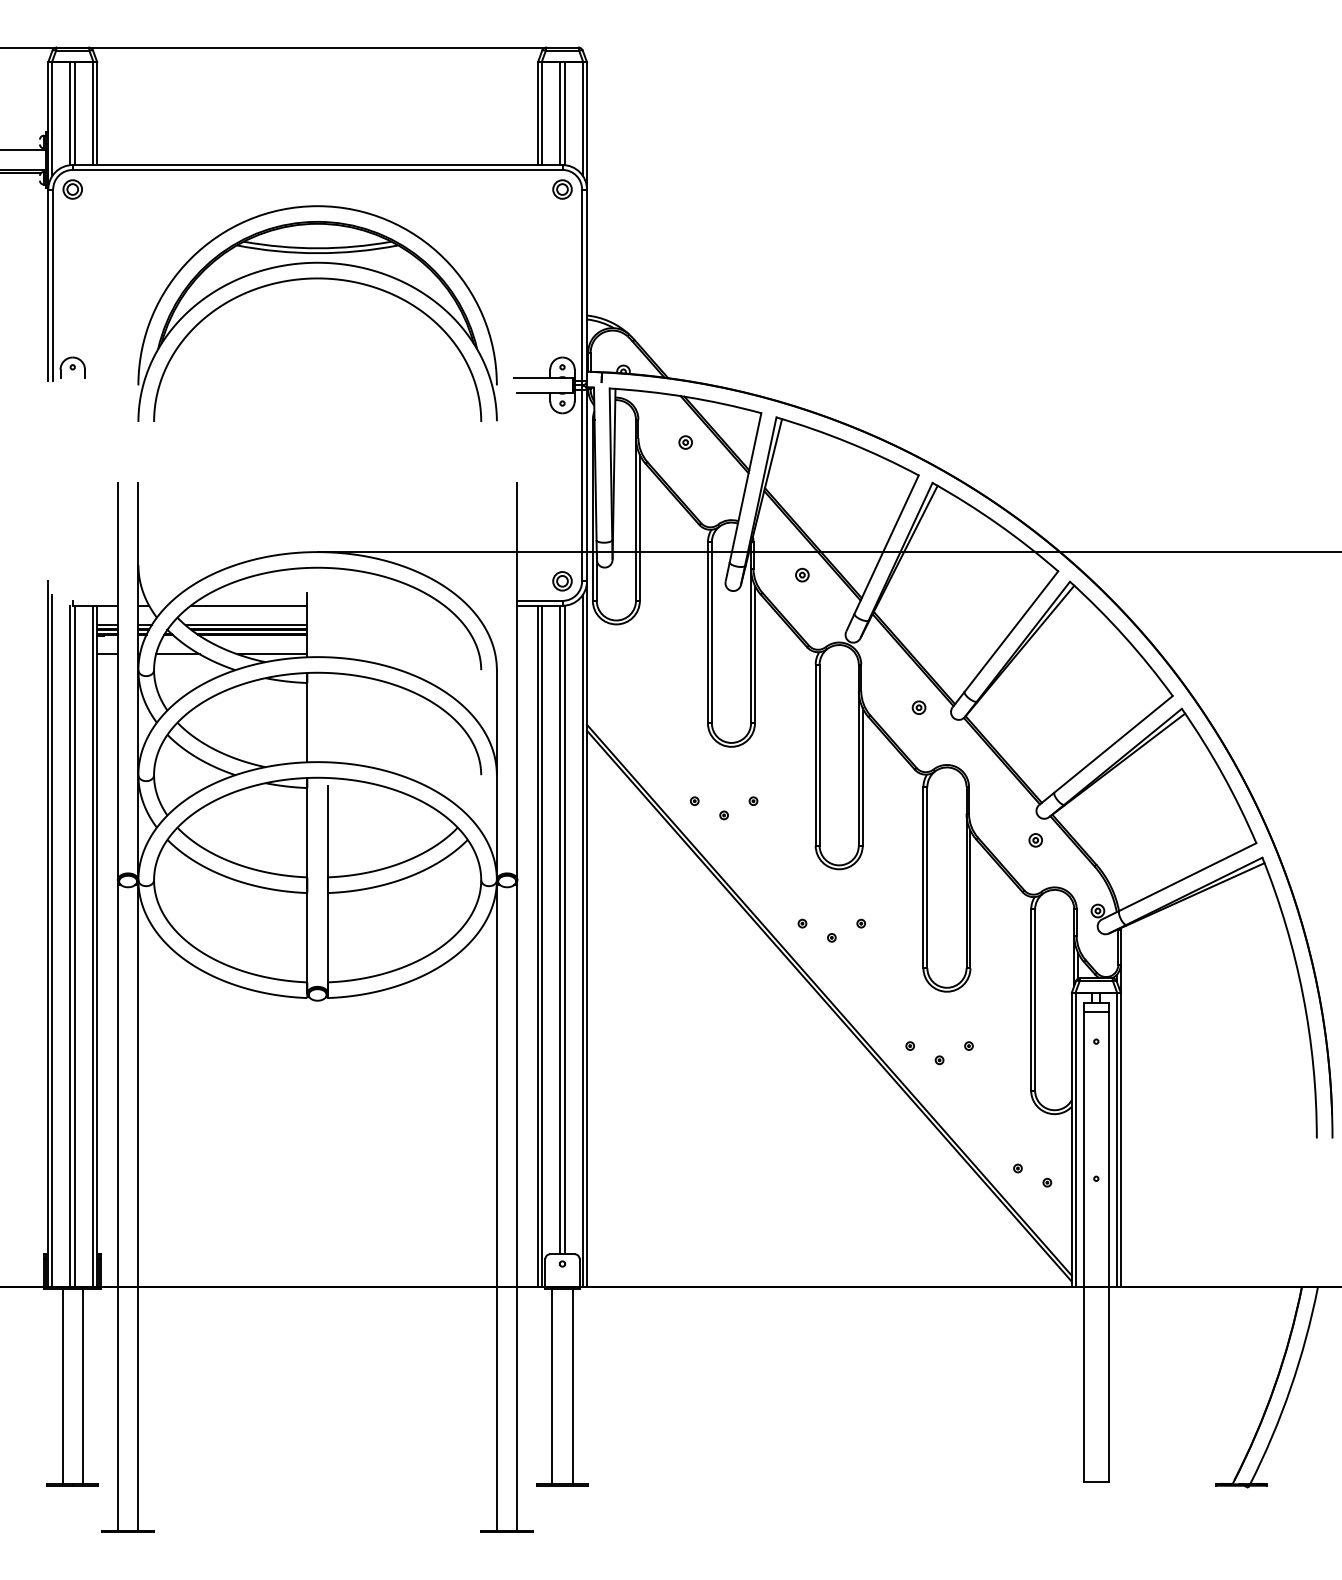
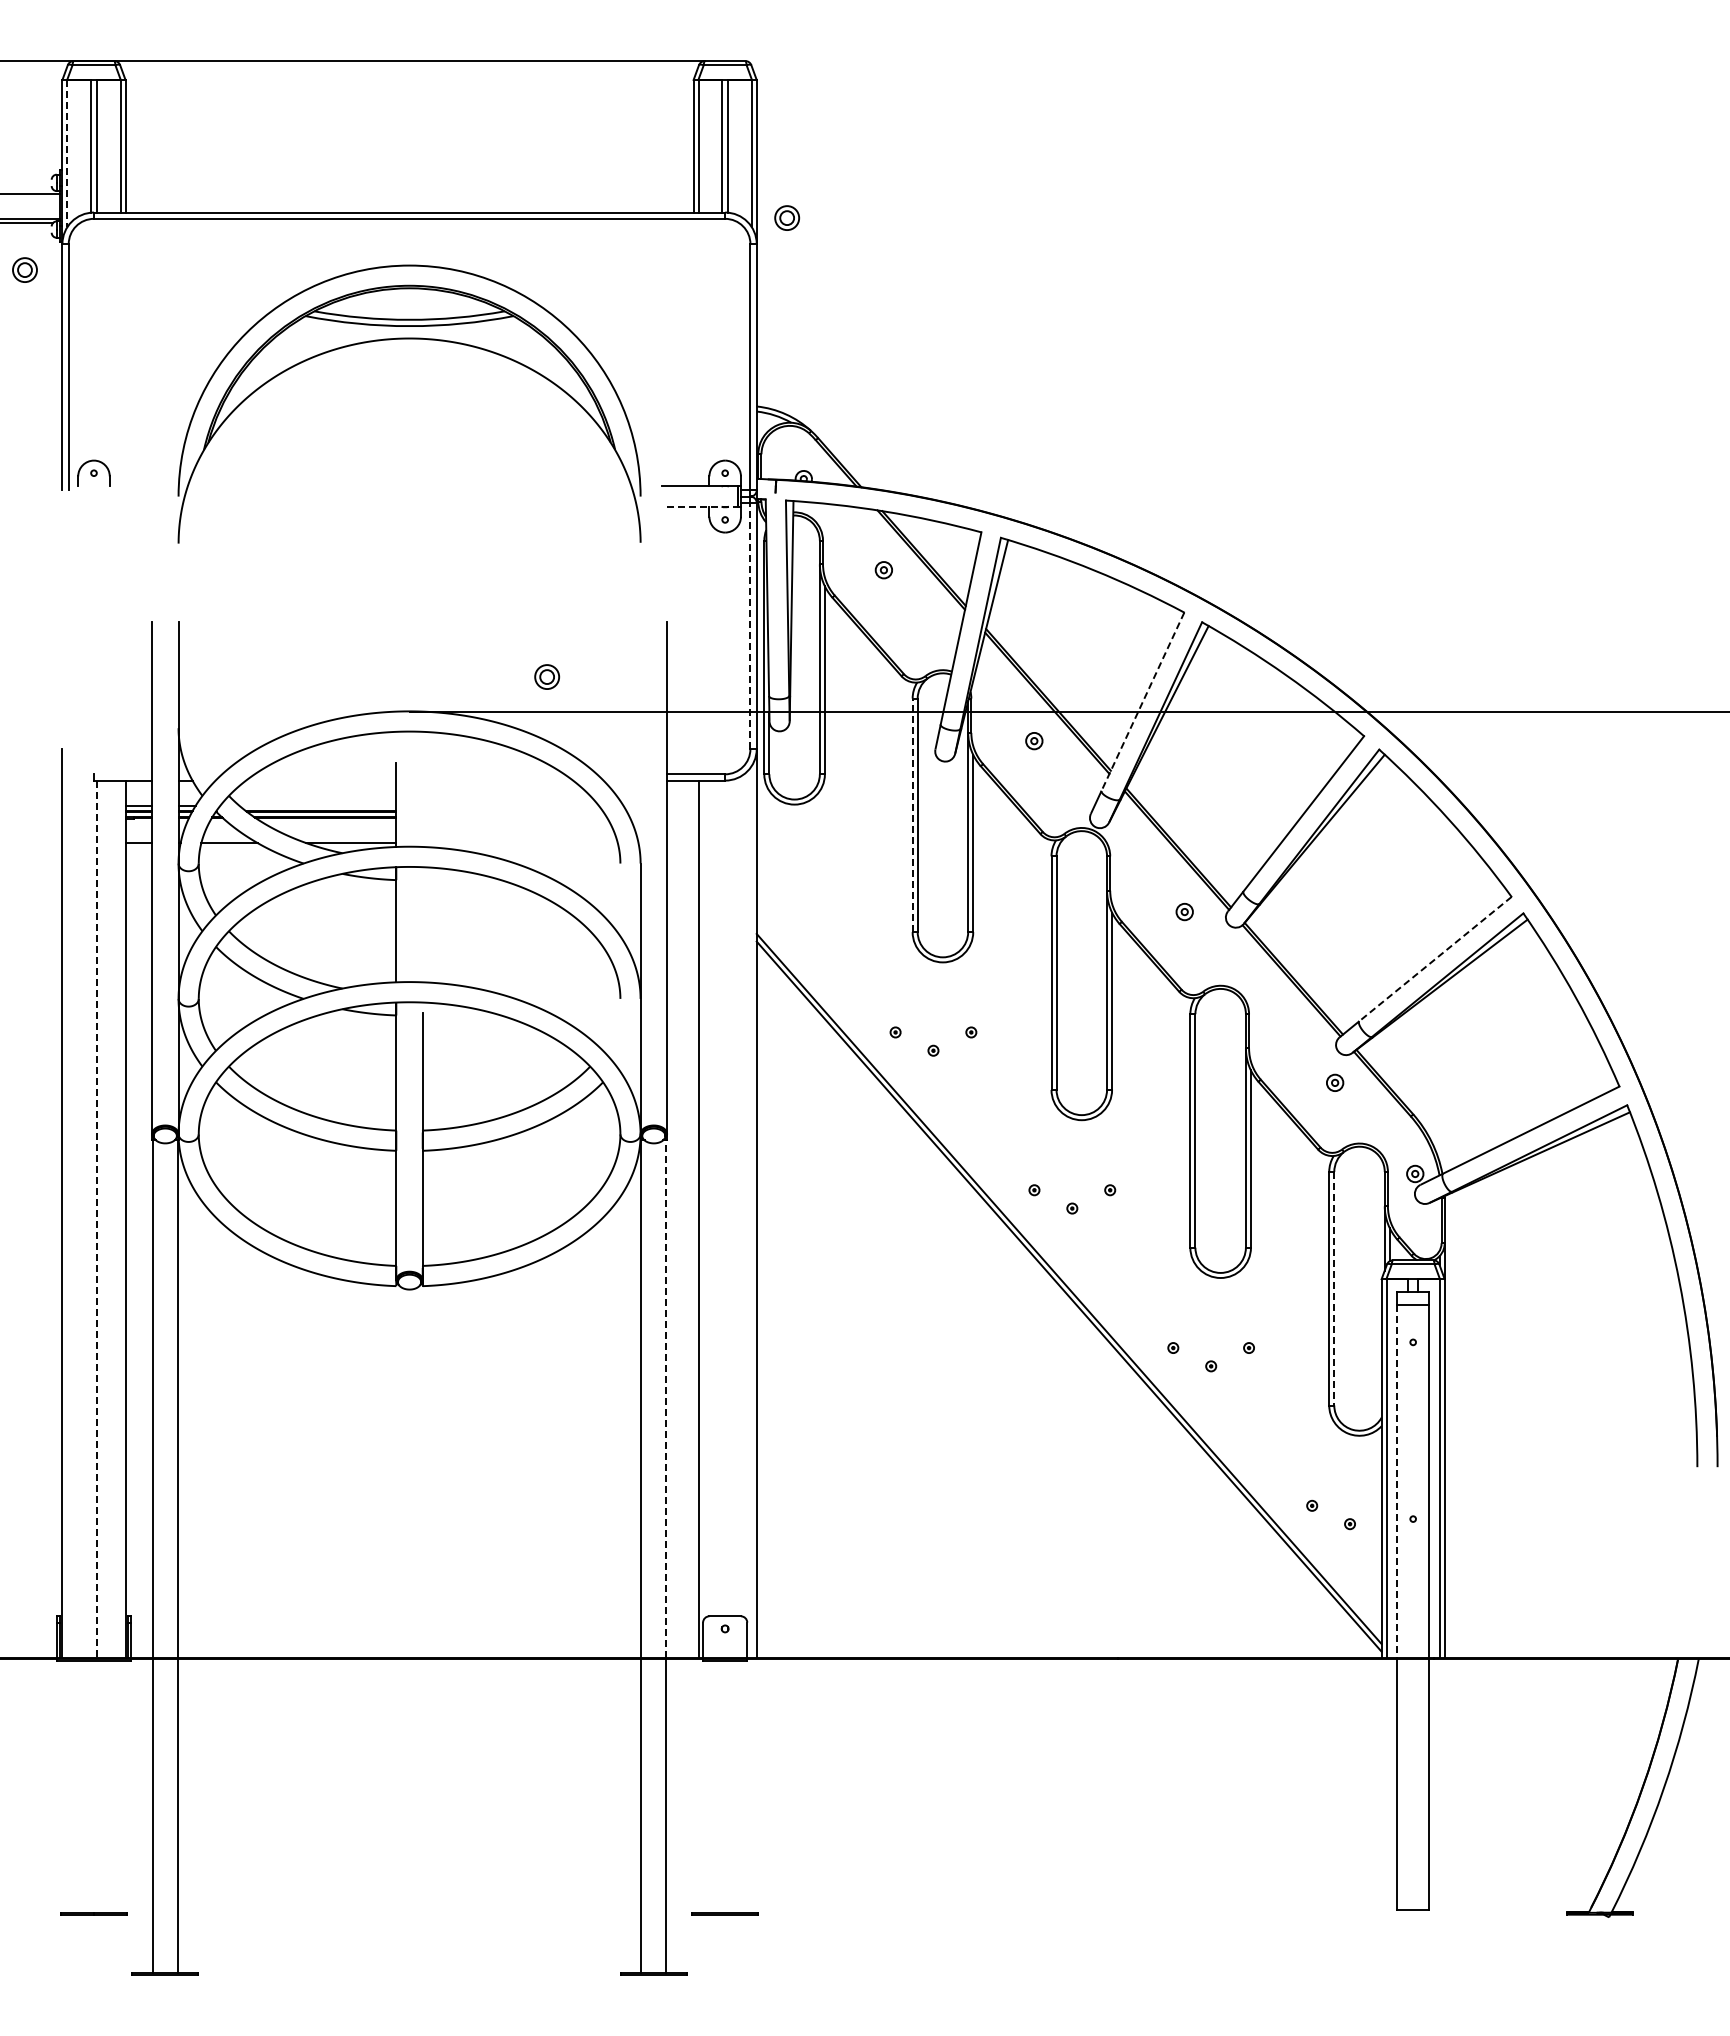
line: (52, 120) -> (67, 154), solid -> dashed
part: (72, 189) -> (24, 269), moved
part: (562, 189) -> (787, 217), moved
curve: (317, 279) -> (409, 359), removed
line: (544, 393) -> (702, 506), solid -> dashed
line: (582, 485) -> (750, 625), solid -> dashed
line: (886, 545) -> (1142, 702), solid -> dashed
part: (562, 580) -> (547, 676), moved
line: (249, 605) -> (321, 780), removed
line: (246, 625) -> (317, 805), removed
line: (707, 632) -> (912, 815), solid -> dashed
line: (1113, 744) -> (1435, 959), solid -> dashed
line: (560, 930) -> (722, 1198), removed
line: (565, 930) -> (728, 1198), removed
line: (52, 940) -> (67, 1211), removed
line: (582, 940) -> (751, 1211), removed
line: (70, 945) -> (90, 1218), removed
line: (93, 945) -> (120, 1218), removed
line: (537, 945) -> (693, 1218), removed
line: (75, 946) -> (97, 1219), solid -> dashed
line: (1035, 999) -> (1334, 1288), solid -> dashed
line: (516, 1086) -> (666, 1399), solid -> dashed
line: (1084, 1149) -> (1397, 1481), solid -> dashed
line: (62, 1386) -> (80, 1786), removed
line: (83, 1386) -> (107, 1786), removed
line: (551, 1386) -> (711, 1786), removed
line: (572, 1386) -> (738, 1786), removed

